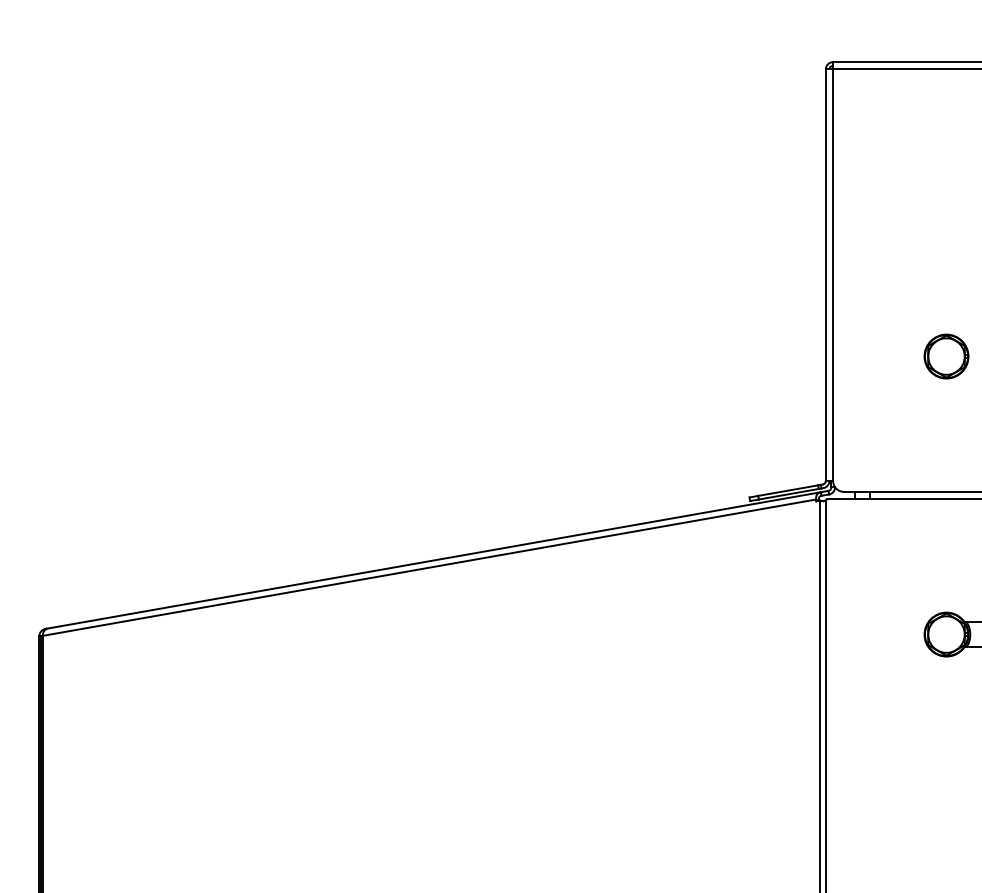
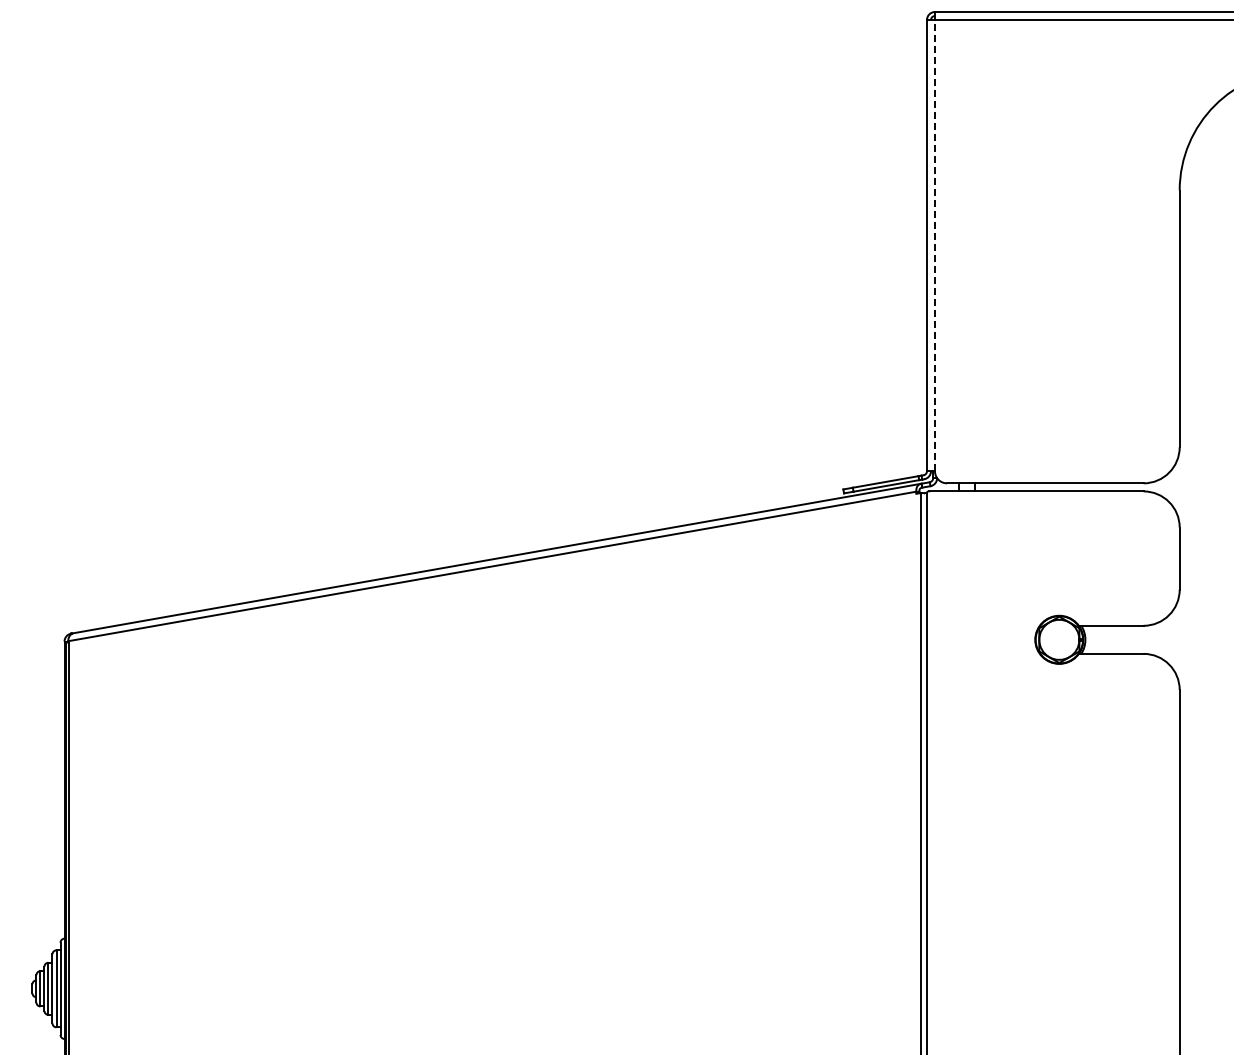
line: (833, 275) -> (935, 245), solid -> dashed
part: (946, 356) -> (1059, 334), removed

